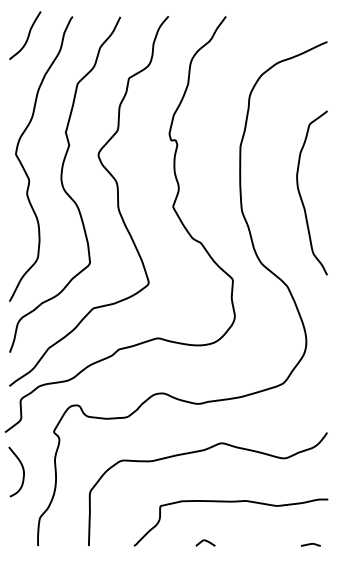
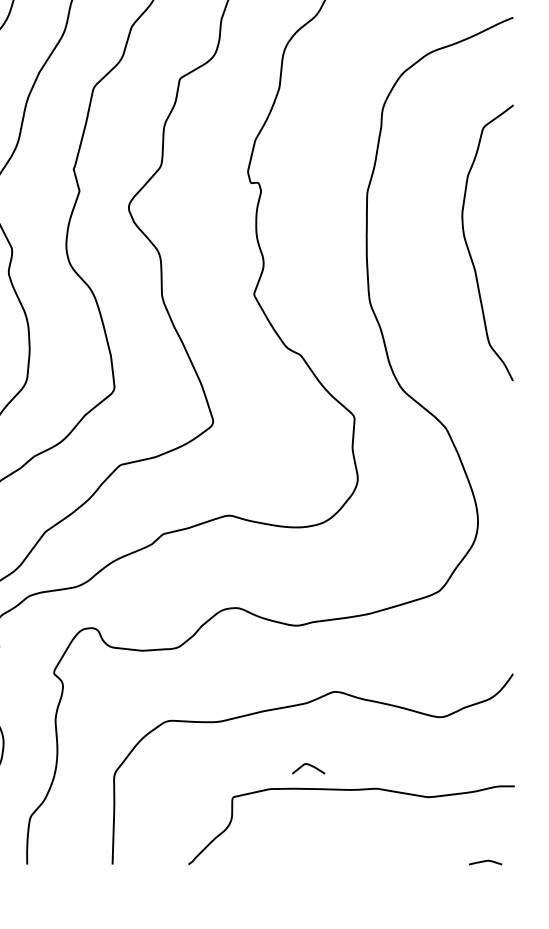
curve: (301, 196) -> (469, 248), moved
curve: (205, 541) -> (308, 766), moved

